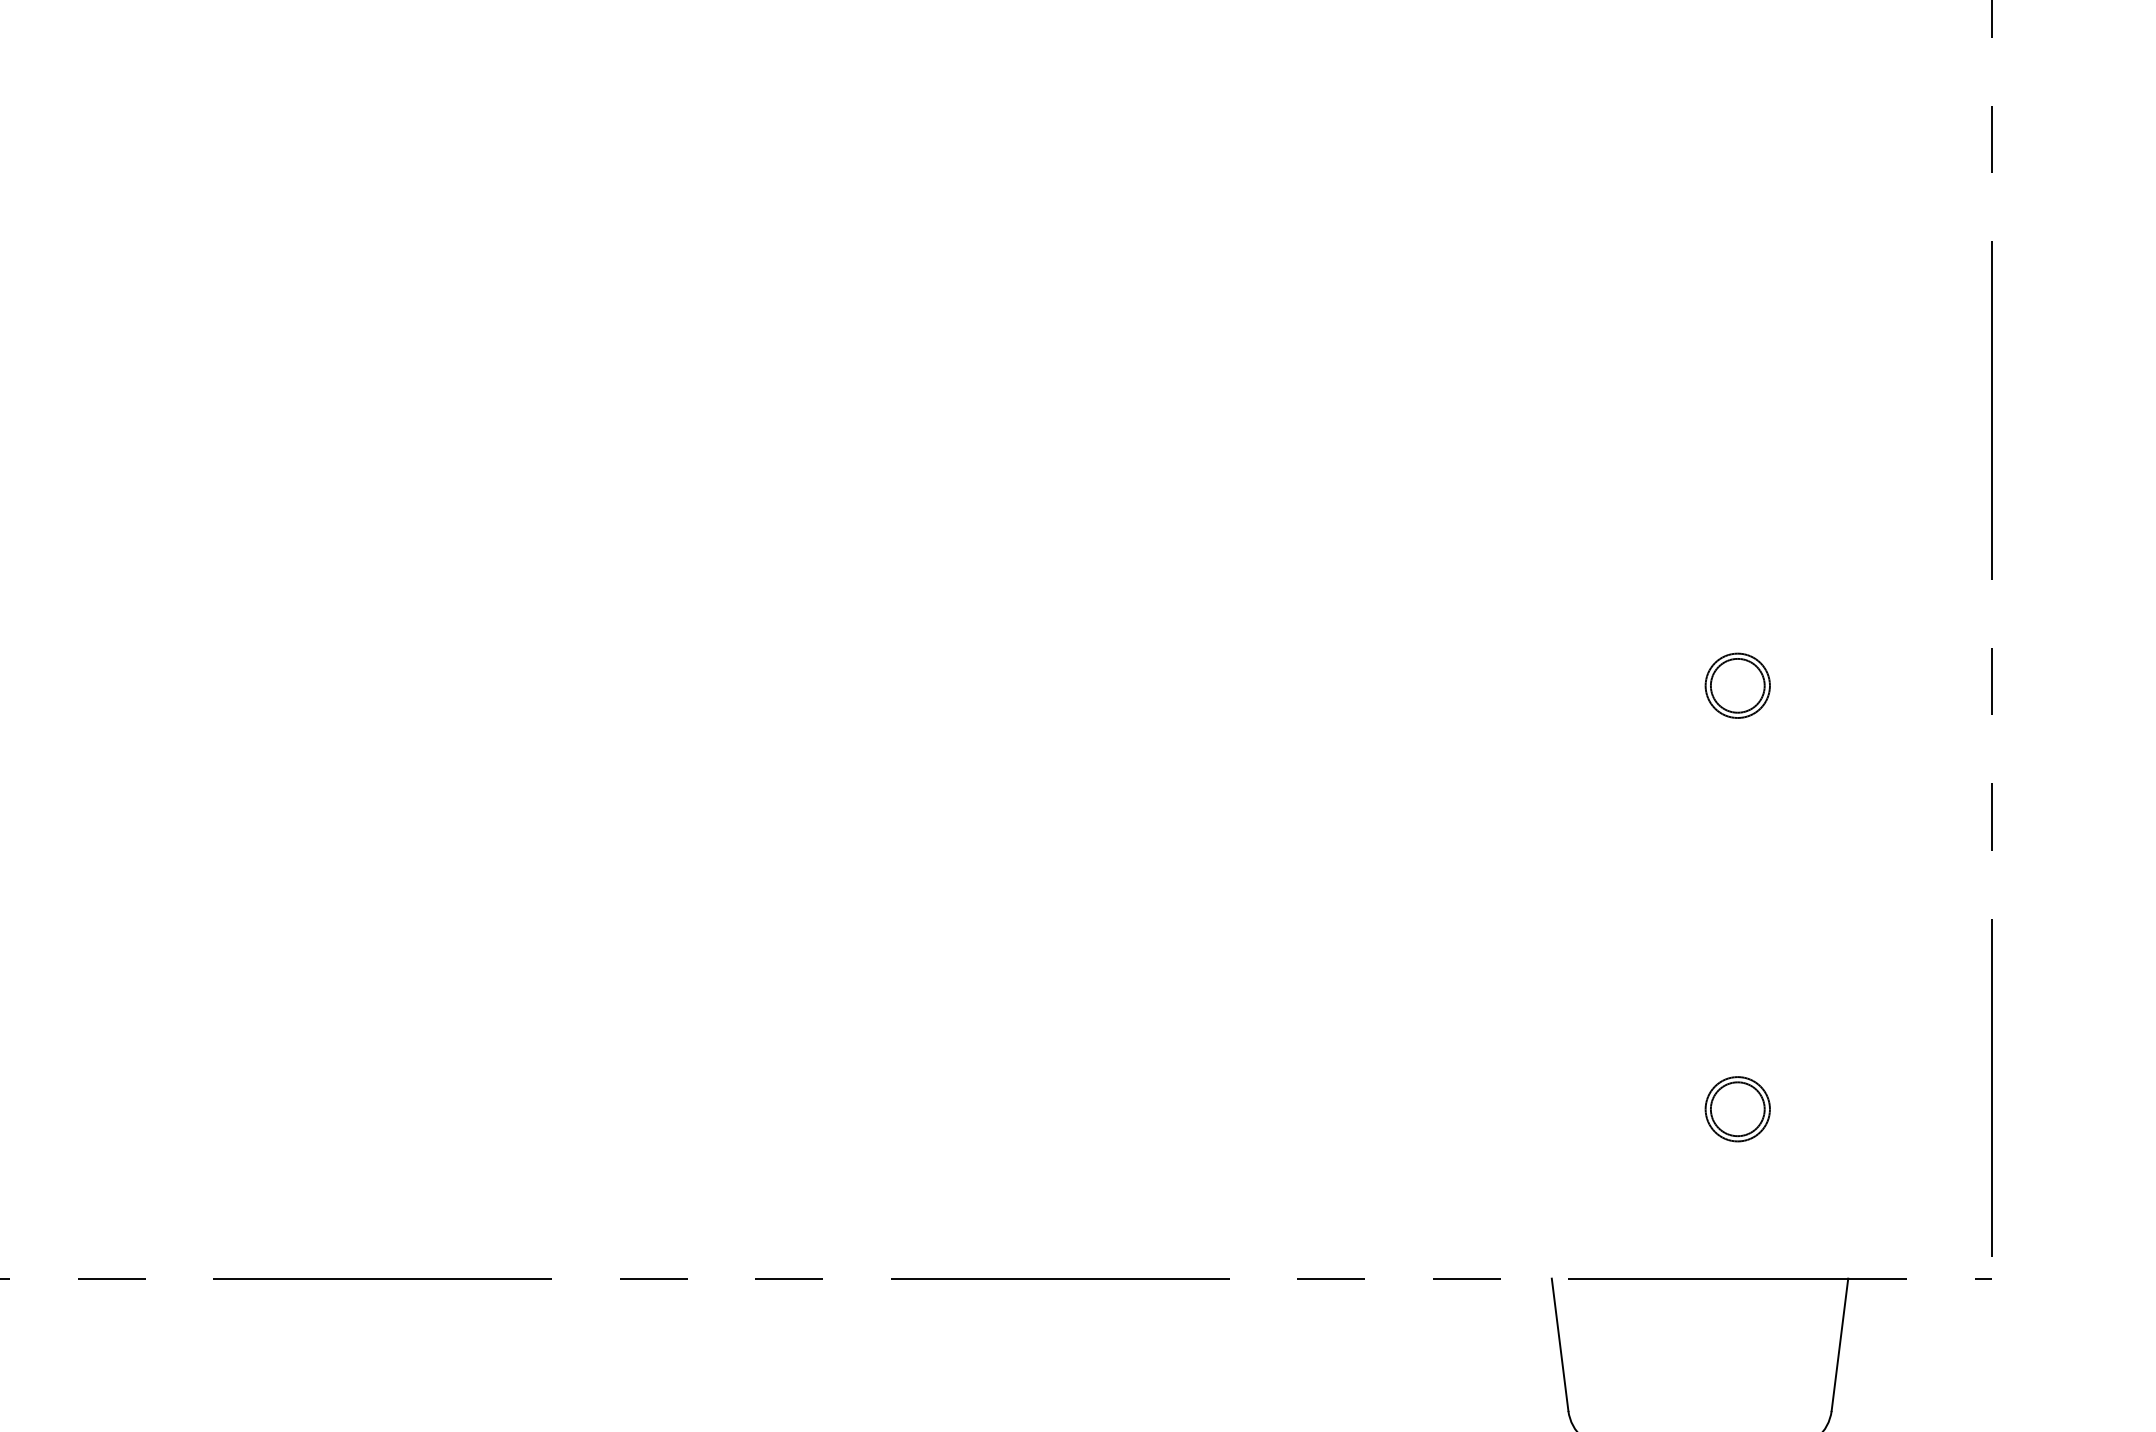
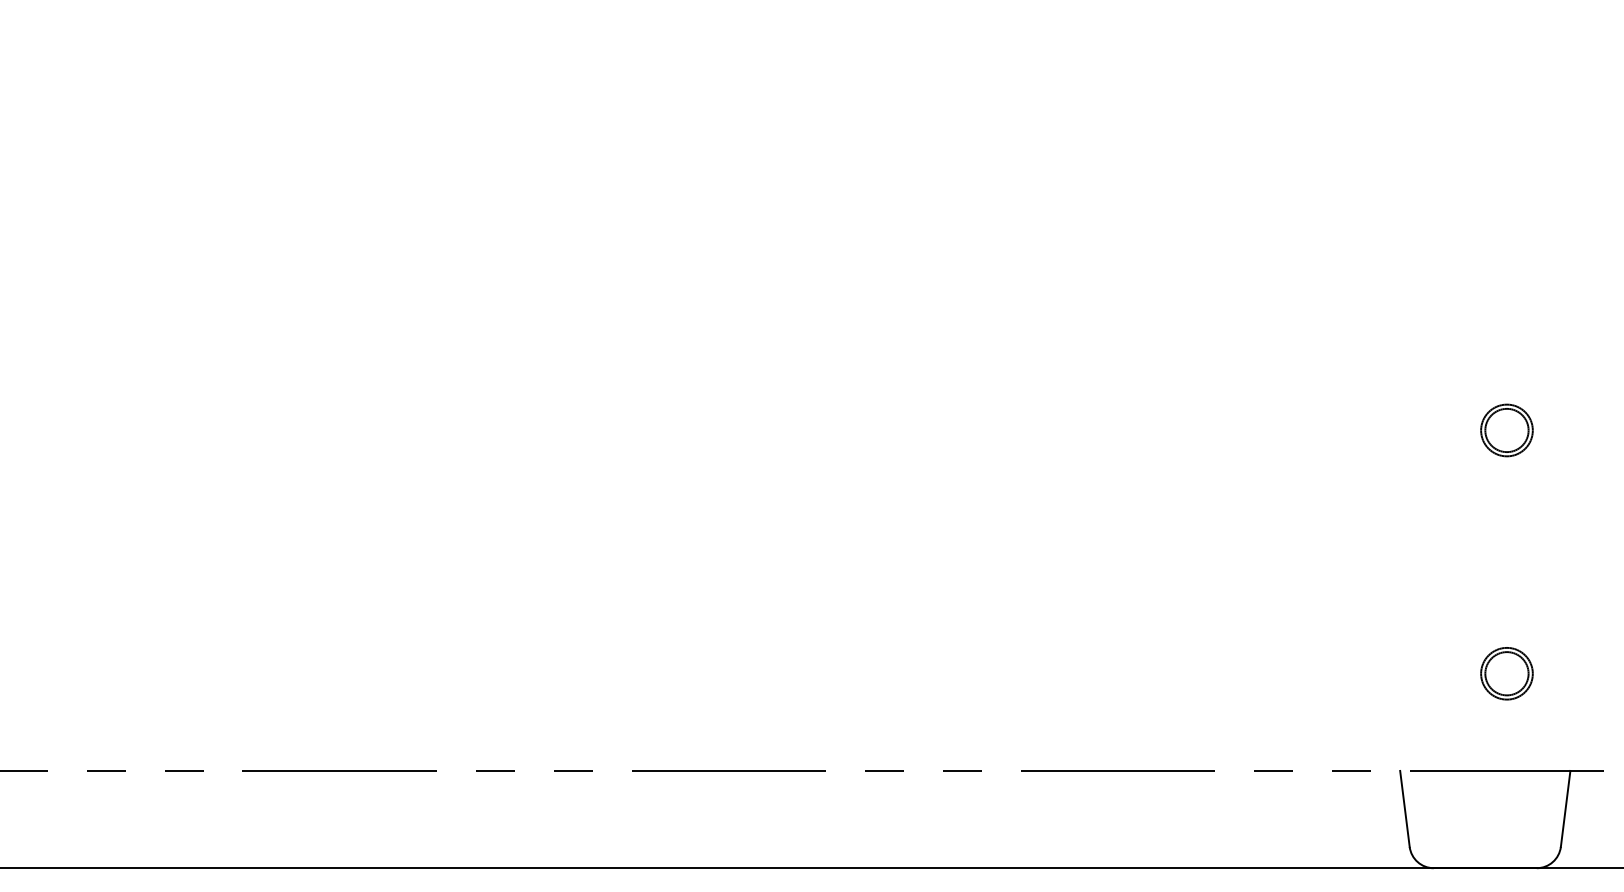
part: (1736, 685) -> (1506, 430), size x1.4
part: (1736, 1108) -> (1506, 673), size x1.4

